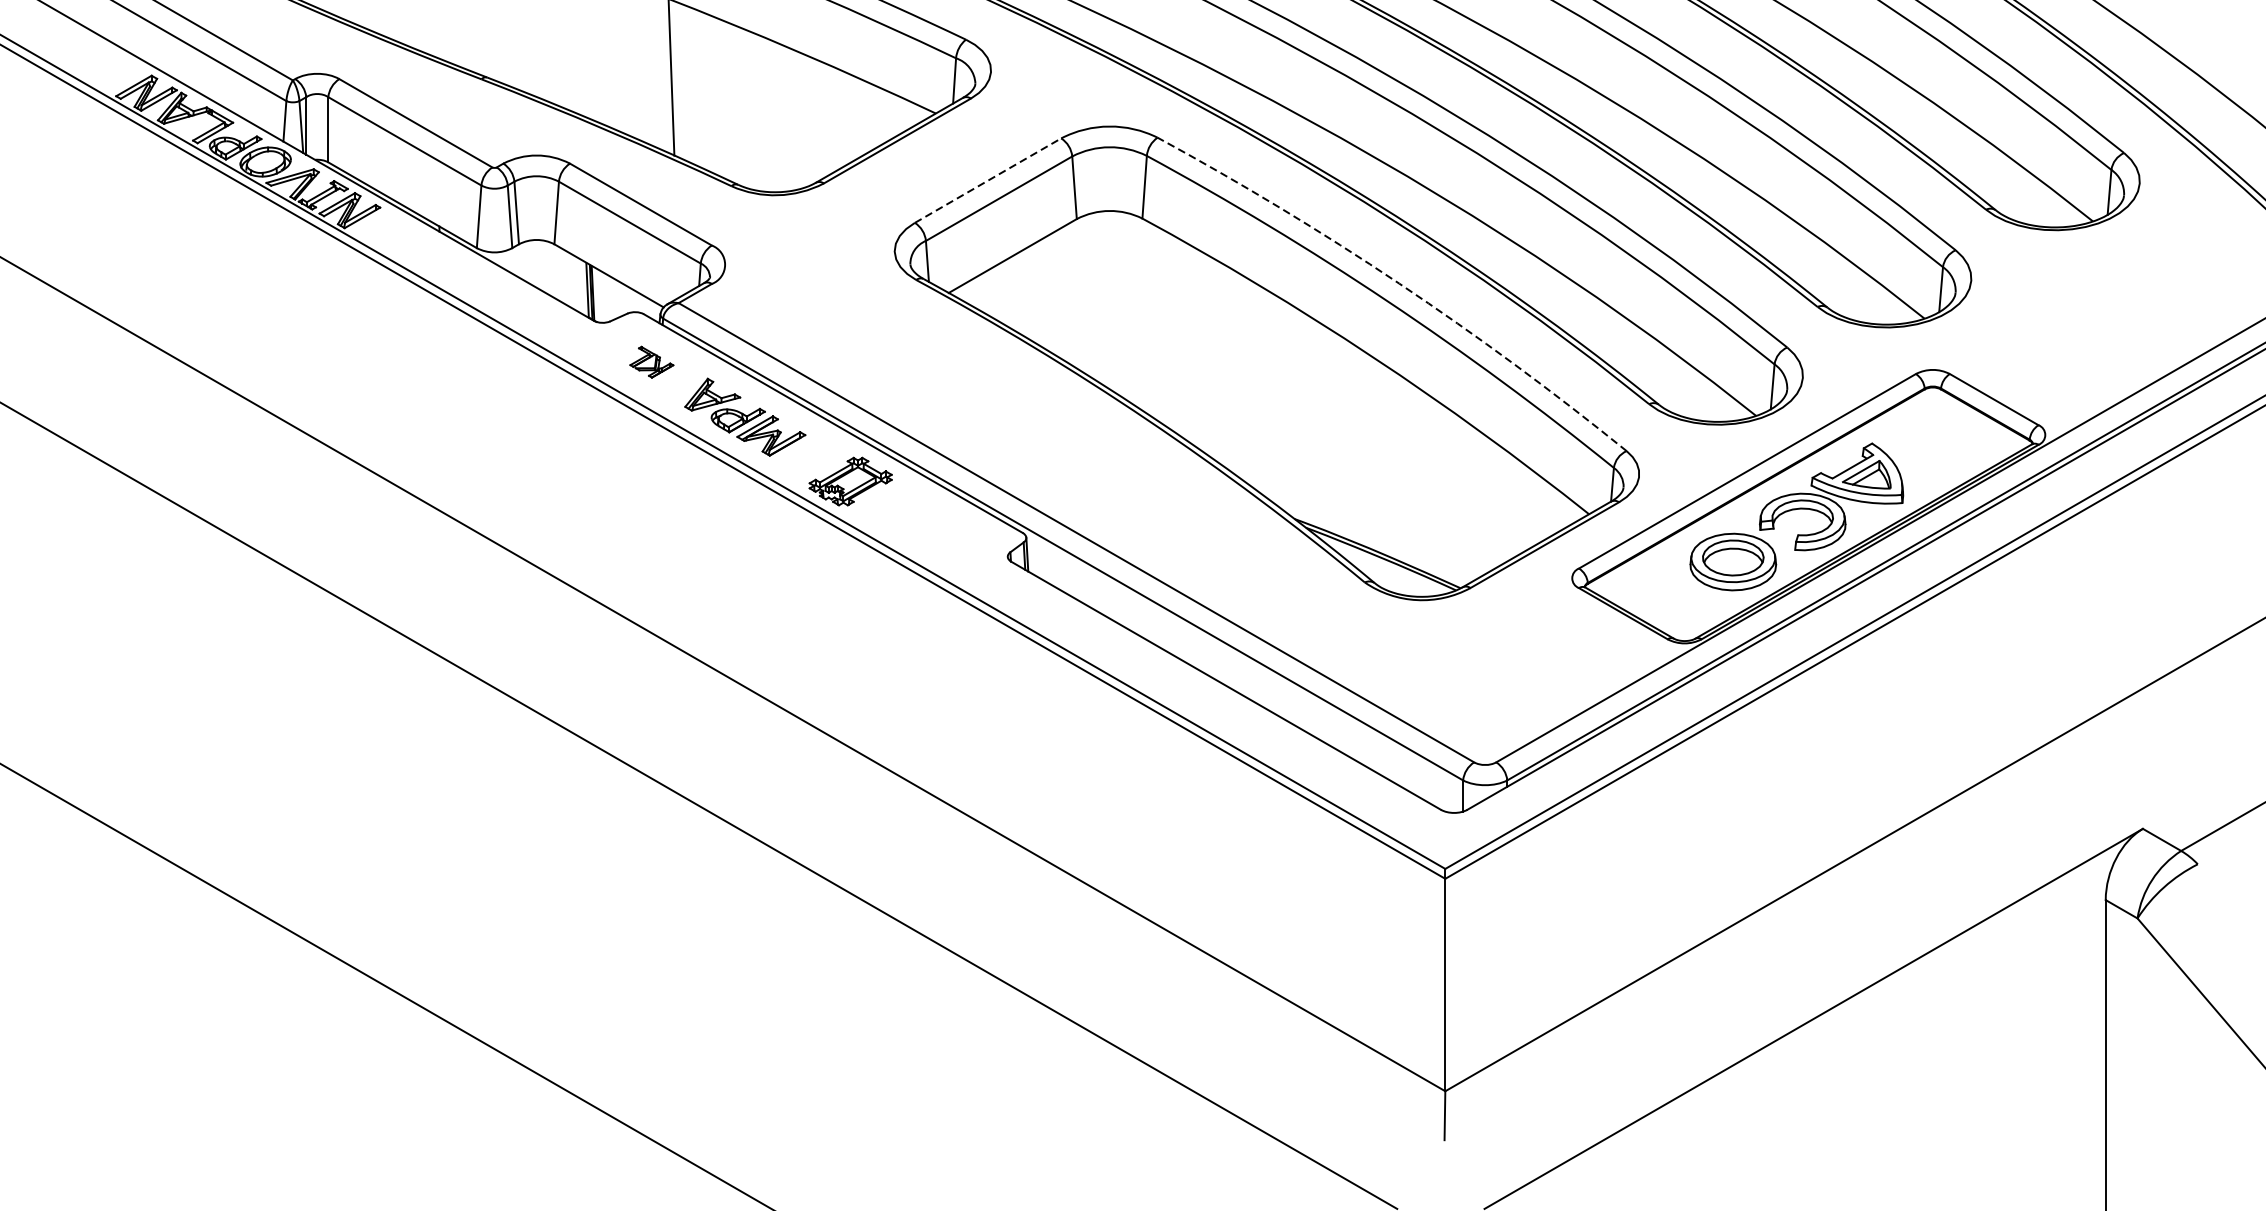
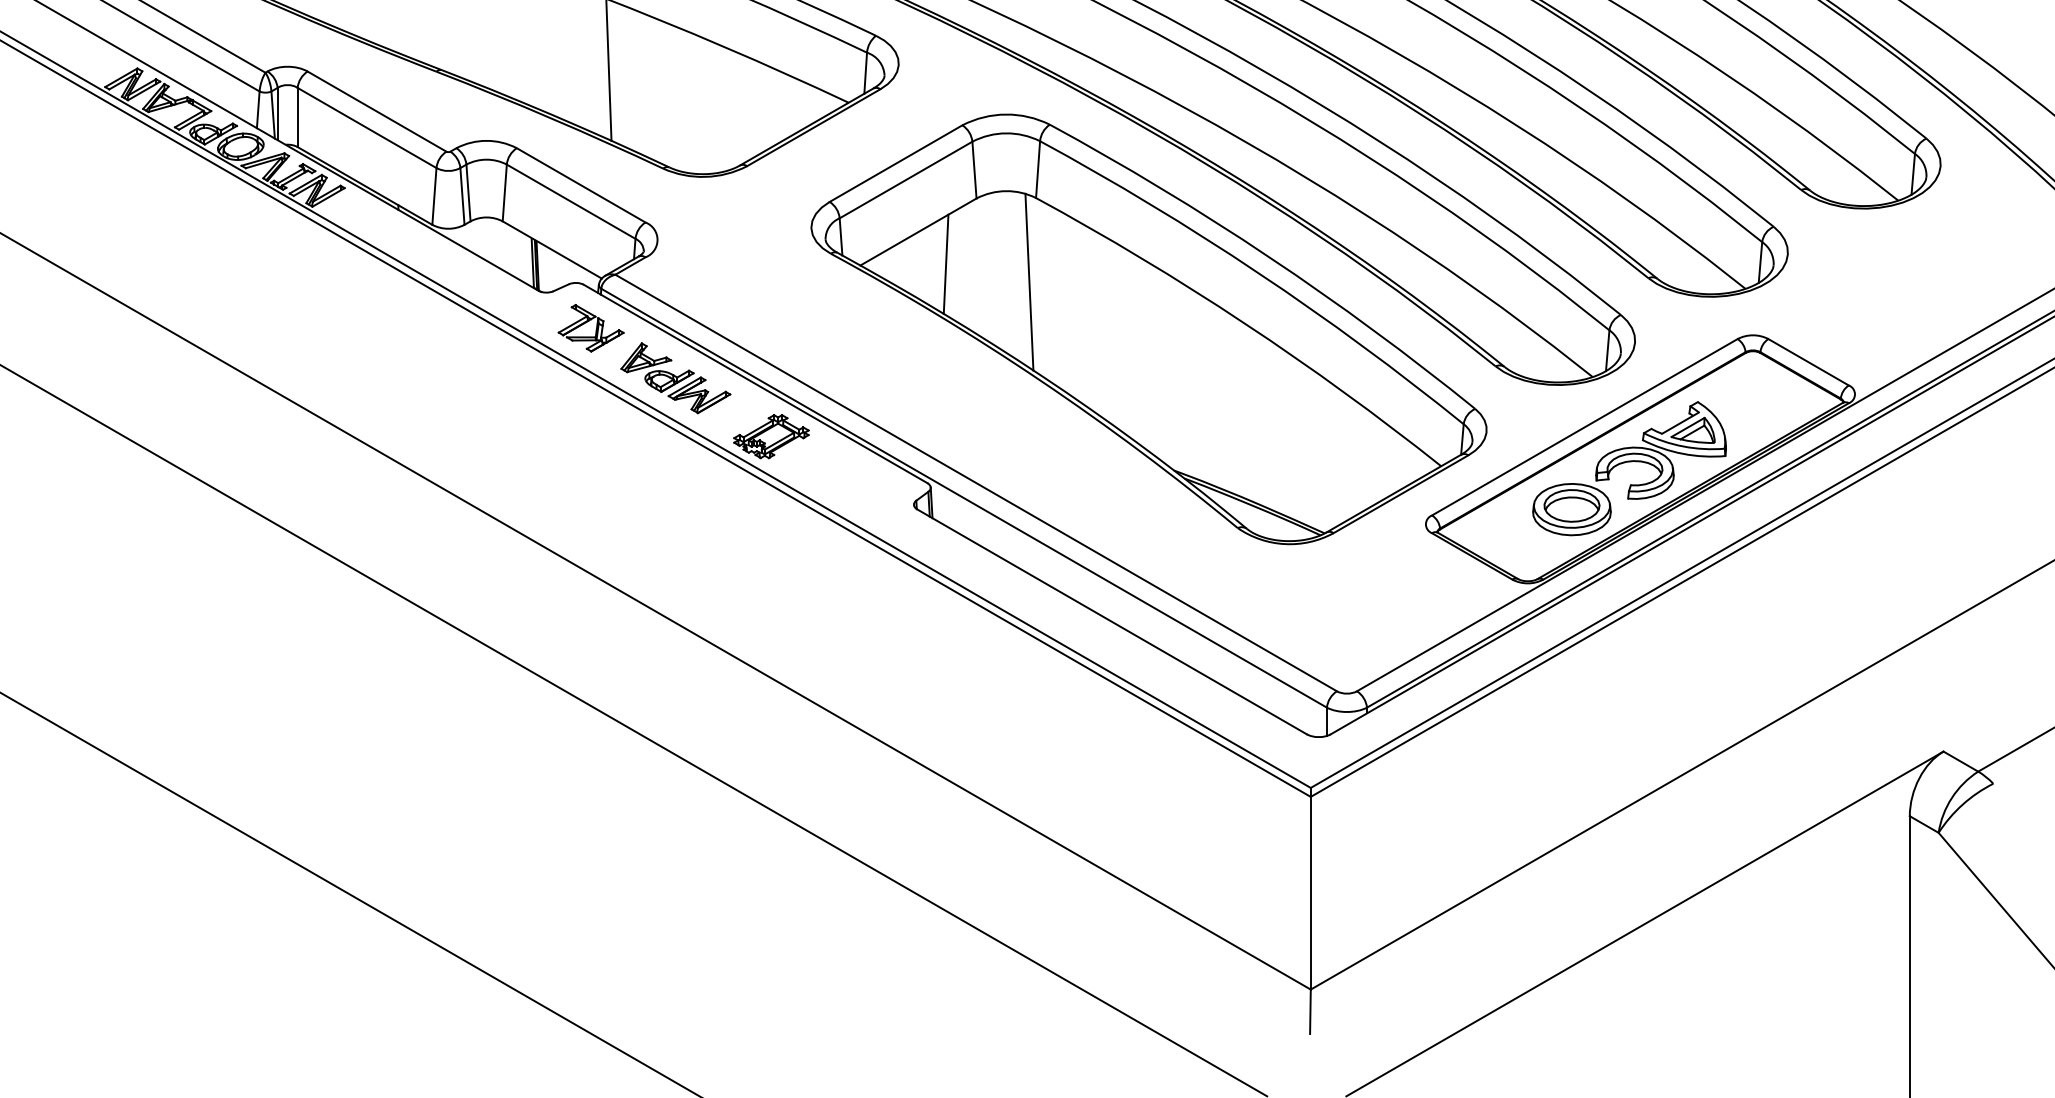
line: (988, 180) -> (896, 163), dashed -> solid
arc: (1399, 284) -> (1269, 257), dashed -> solid
line: (1042, 290) -> (945, 263), added
line: (1135, 310) -> (1029, 281), added
part: (651, 362) -> (590, 328), size x1.67

